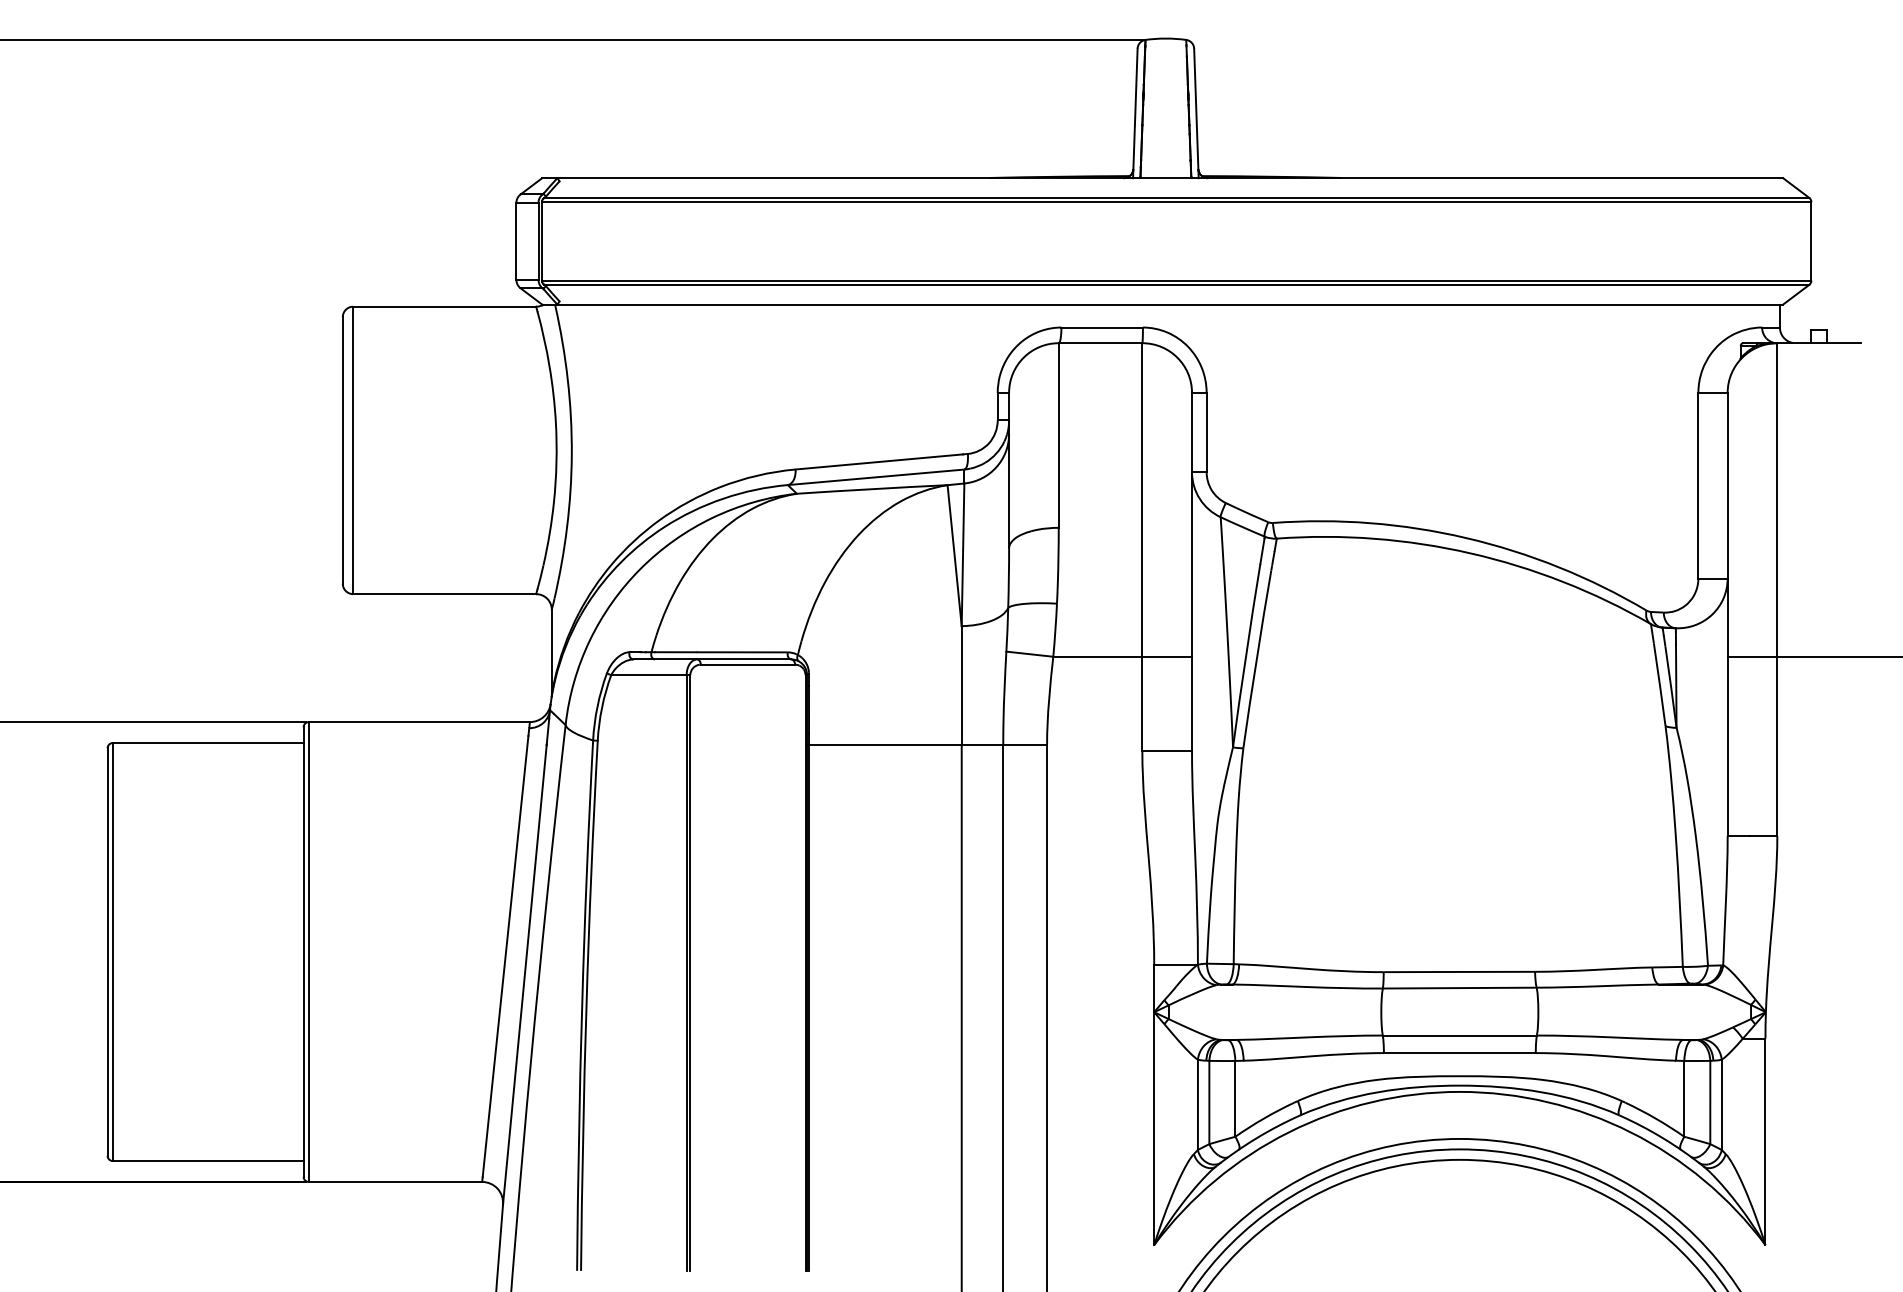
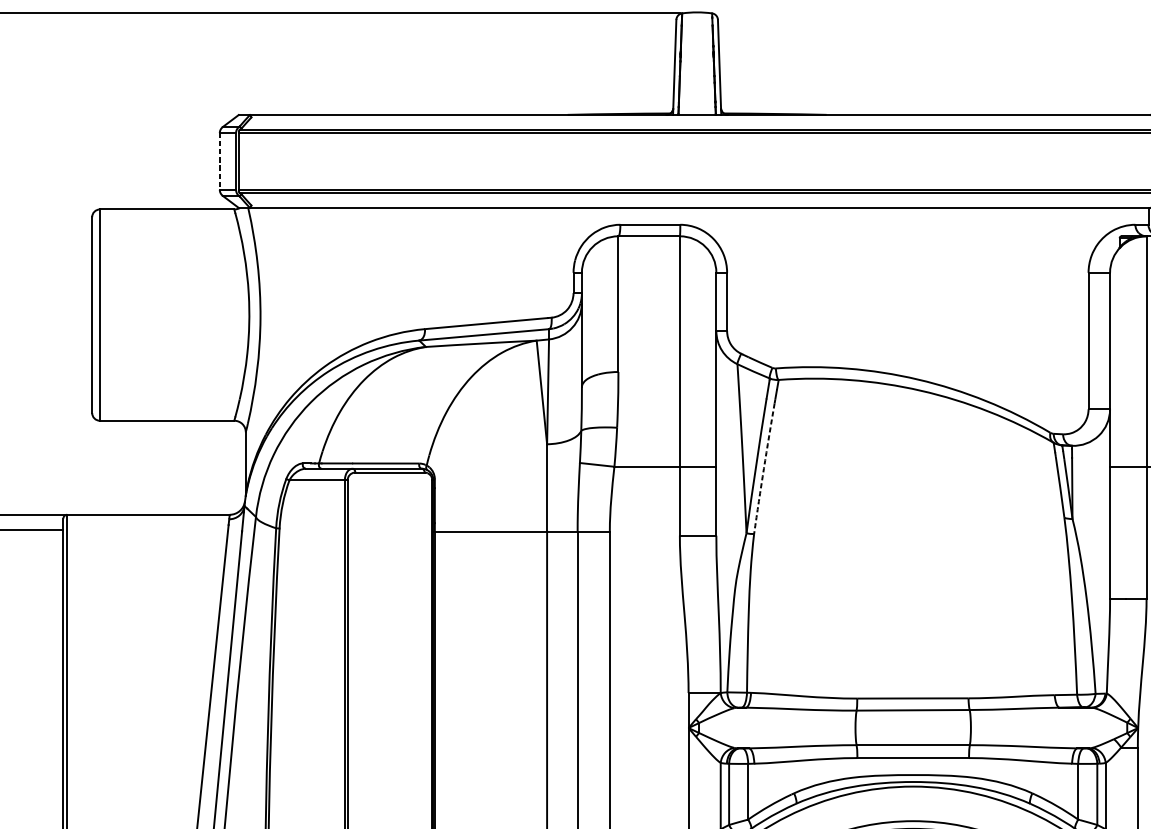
line: (516, 241) -> (219, 161), solid -> dashed
arc: (1256, 659) -> (763, 468), solid -> dashed

